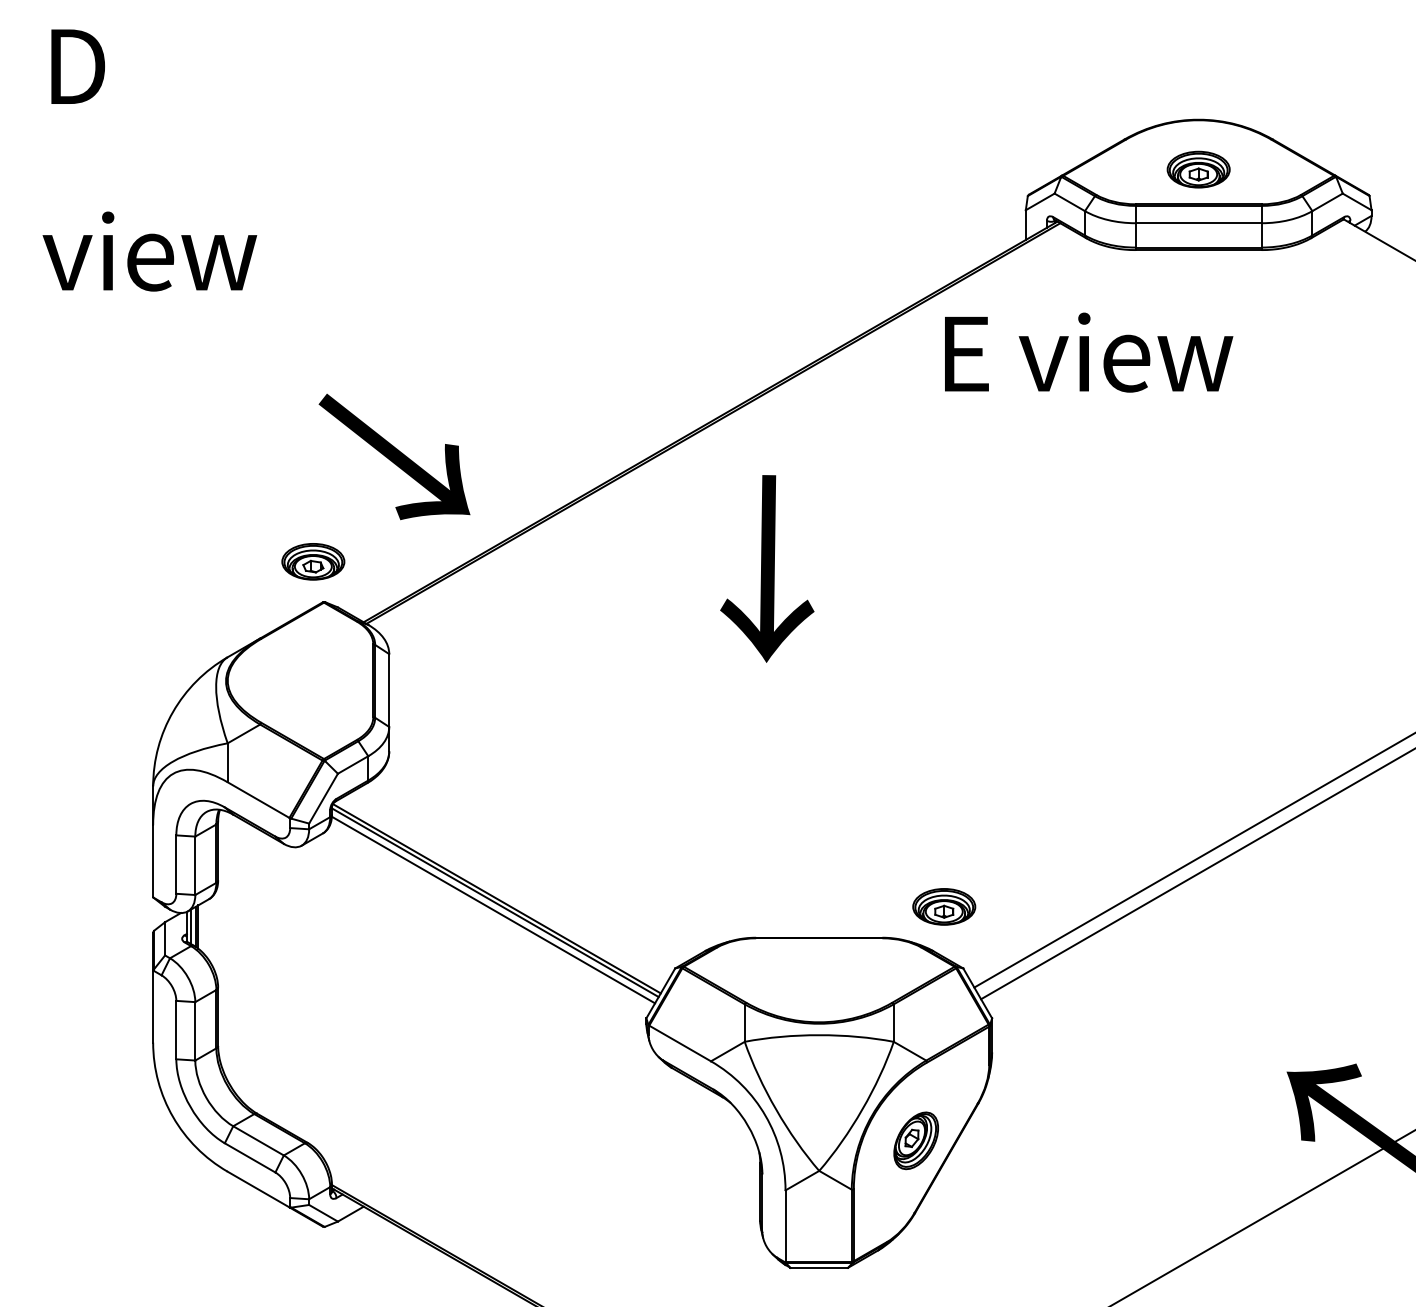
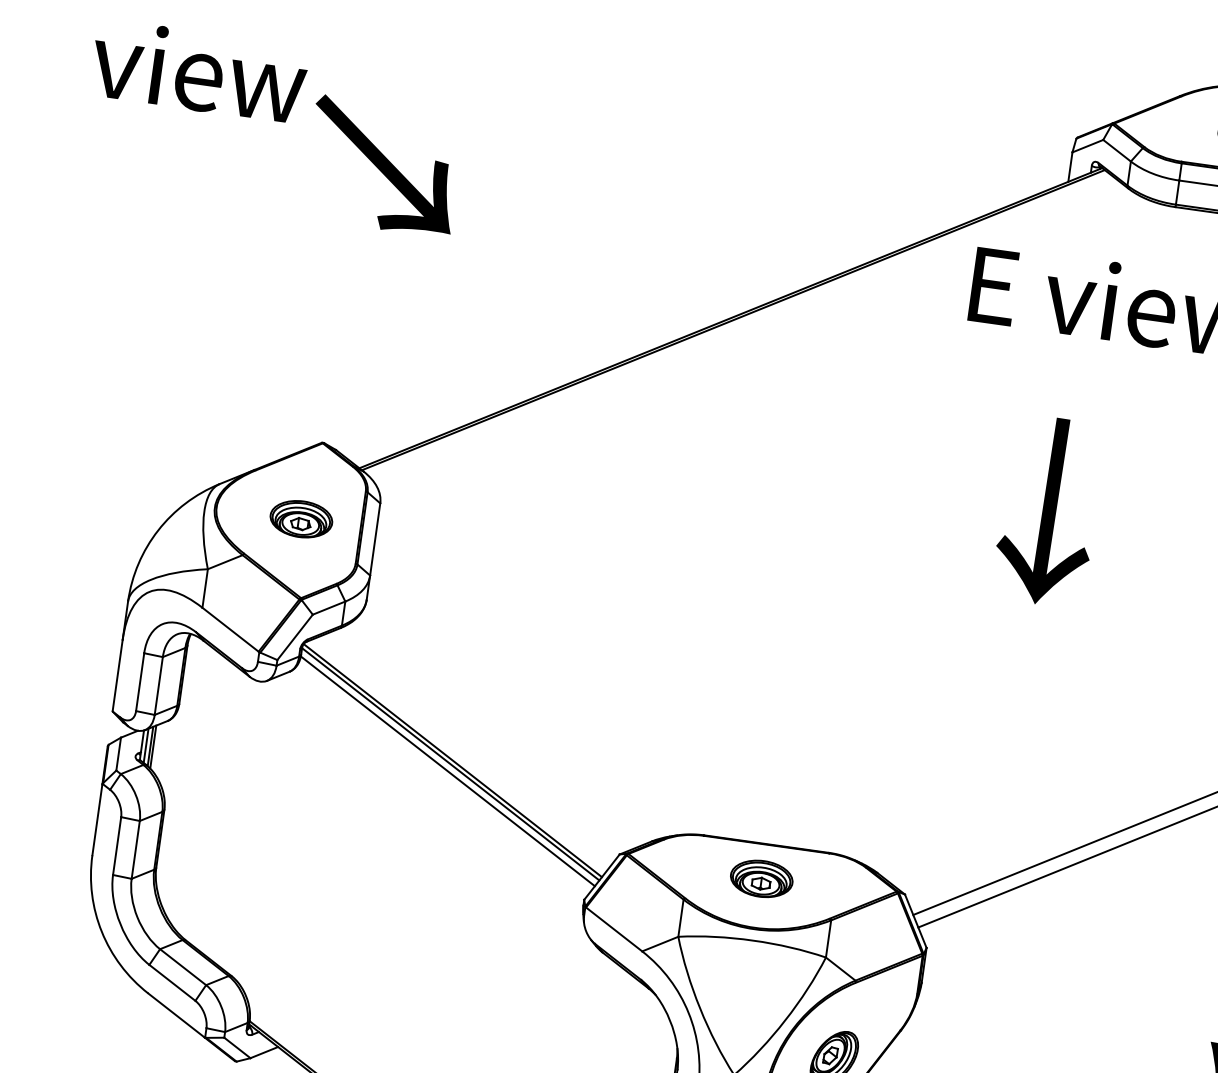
text: (394, 456) -> (383, 165), moved
part: (313, 561) -> (301, 518), moved
text: (767, 568) -> (1048, 510), moved
part: (944, 906) -> (762, 878), moved

